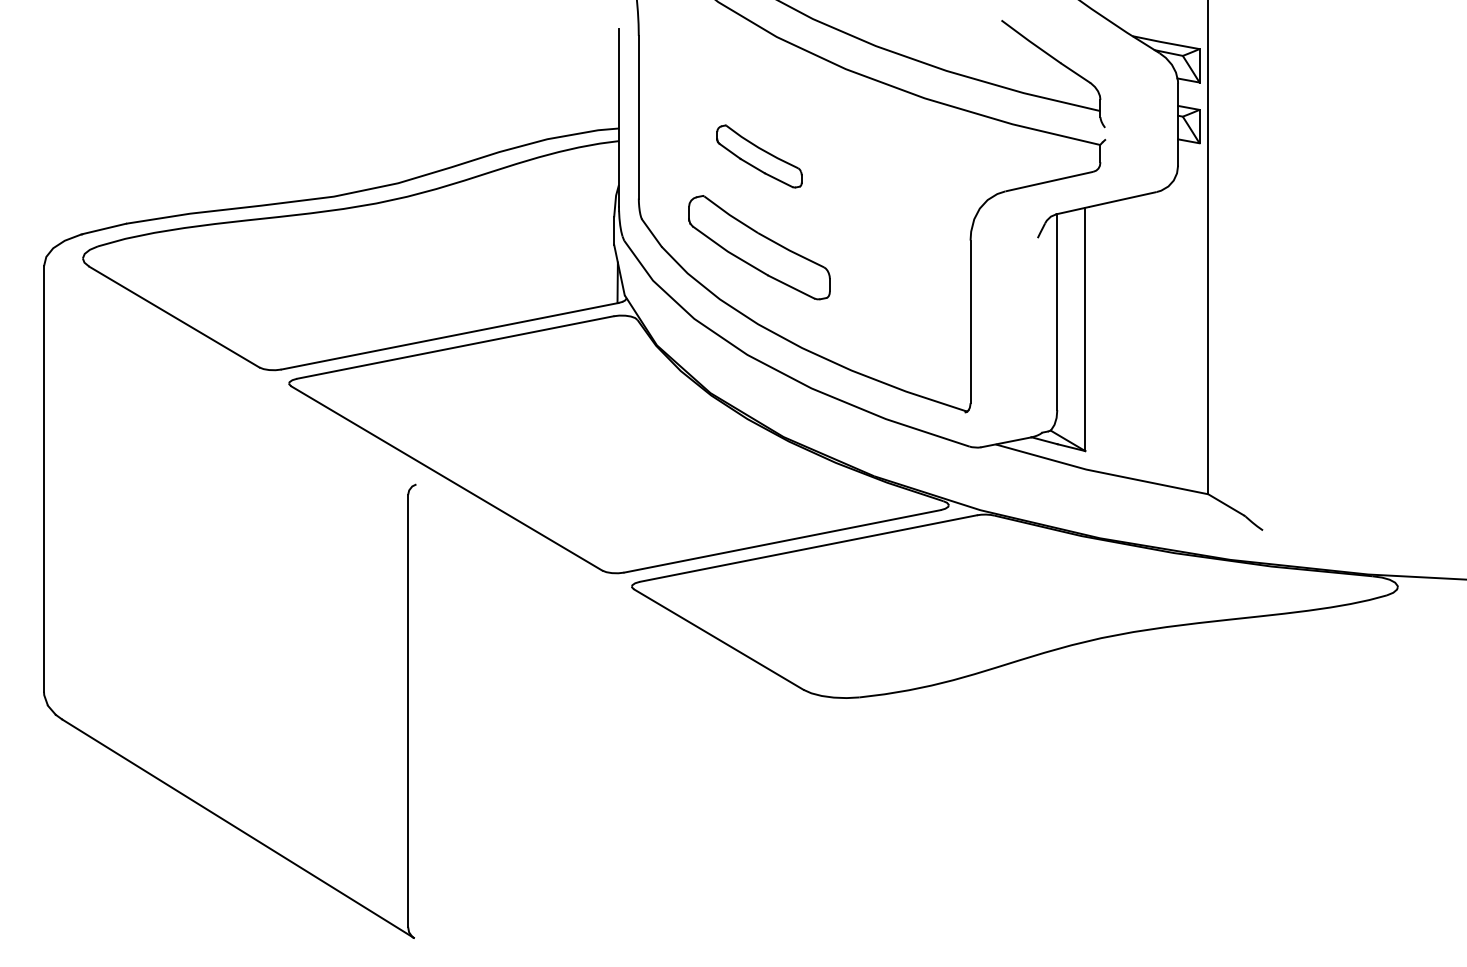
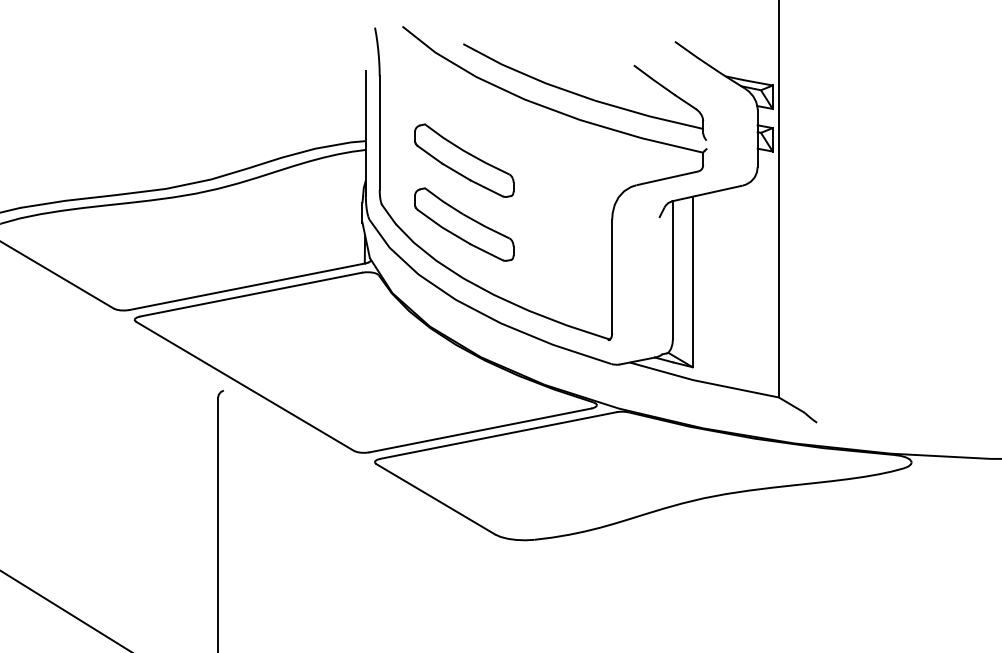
part: (759, 156) -> (464, 160), size x1.67

